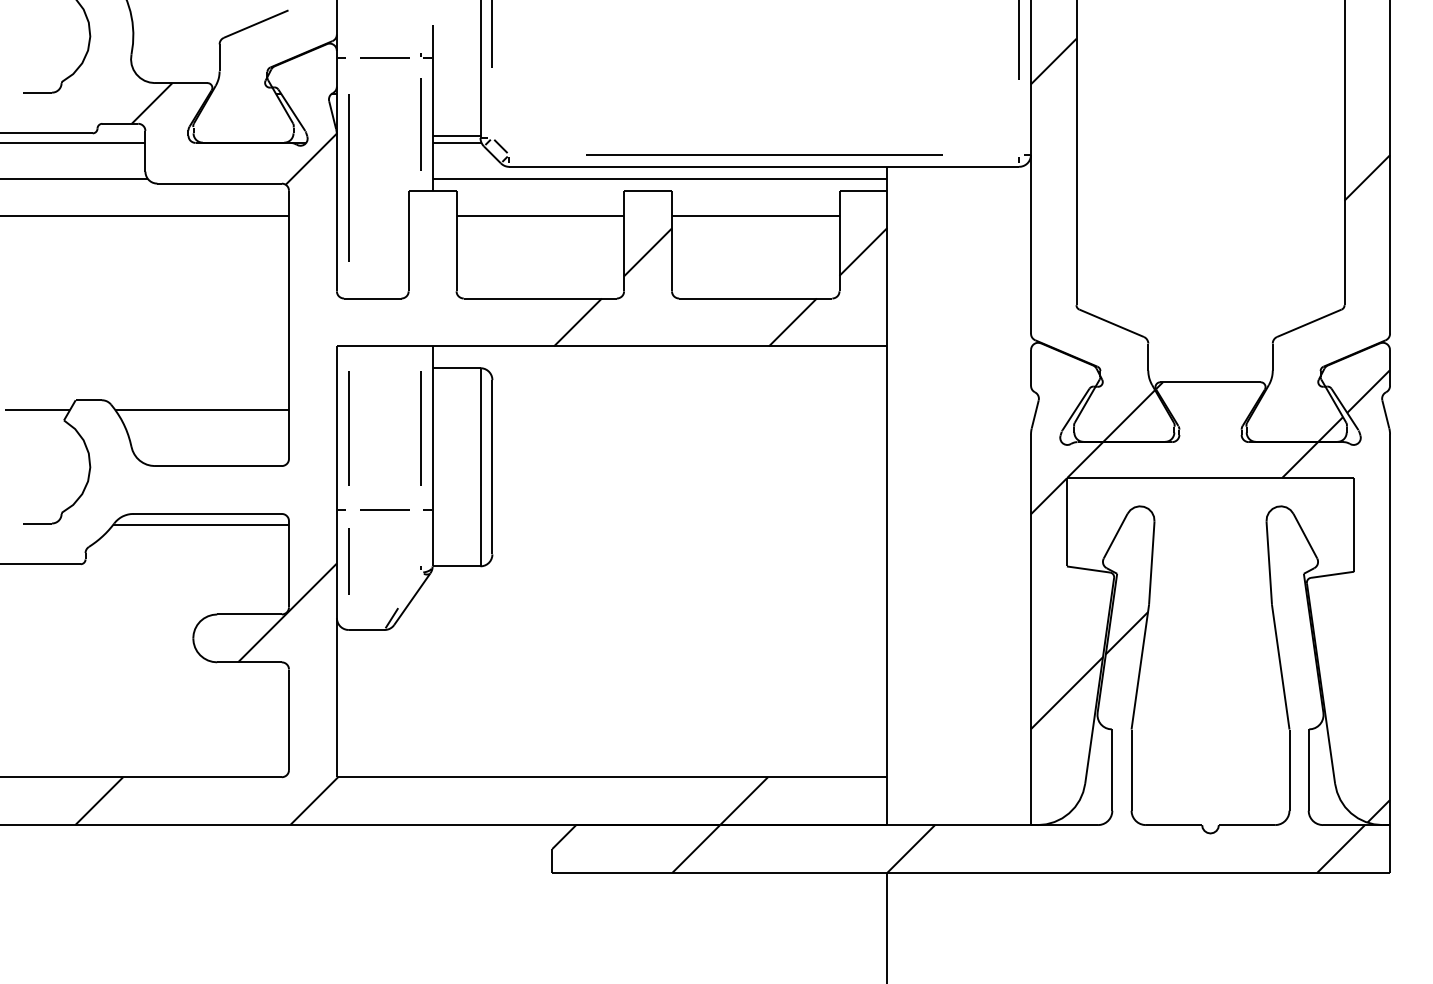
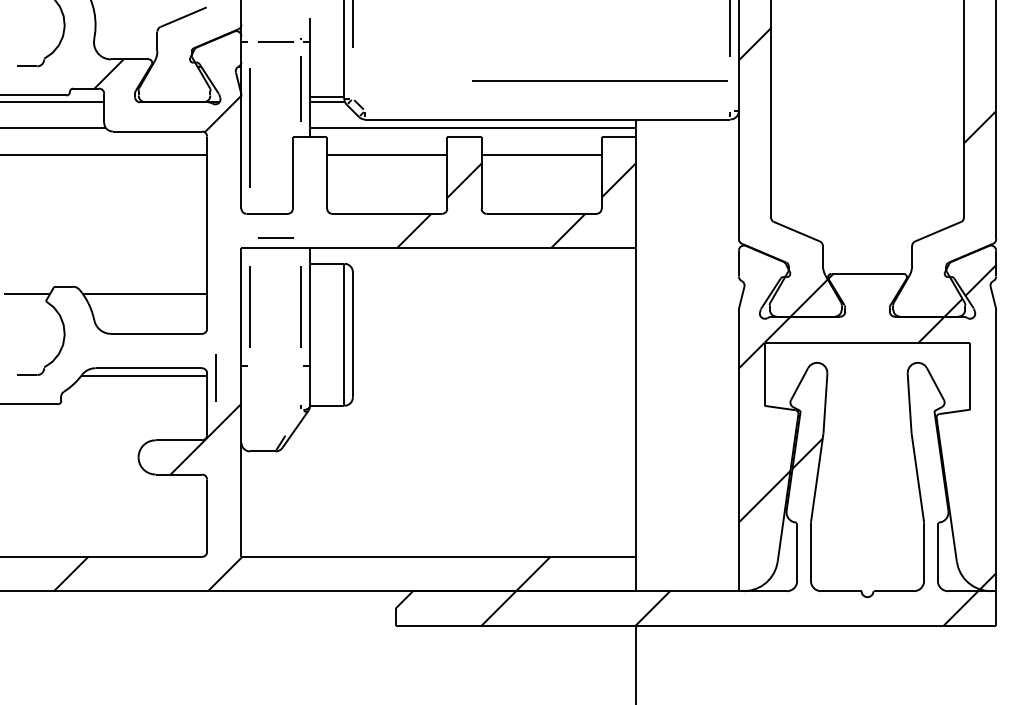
line: (763, 154) -> (599, 80), moved
line: (384, 510) -> (275, 237), moved
line: (348, 560) -> (215, 377), moved

